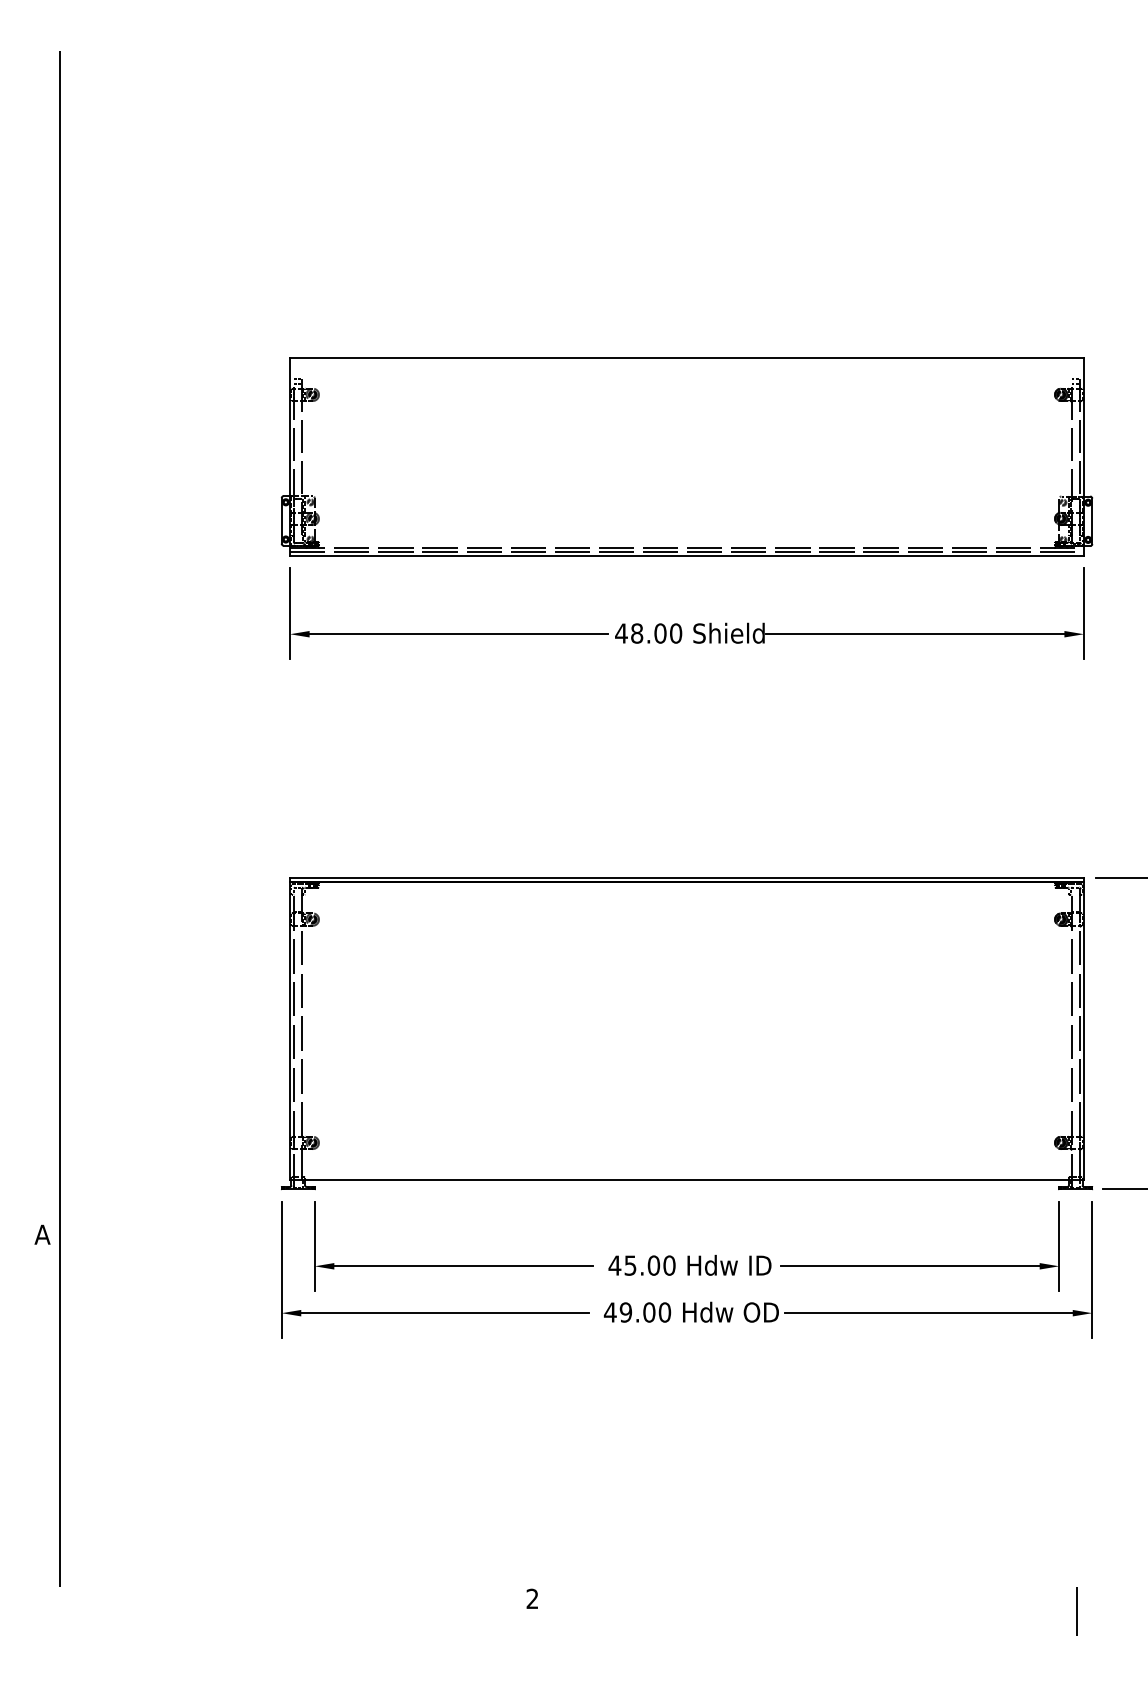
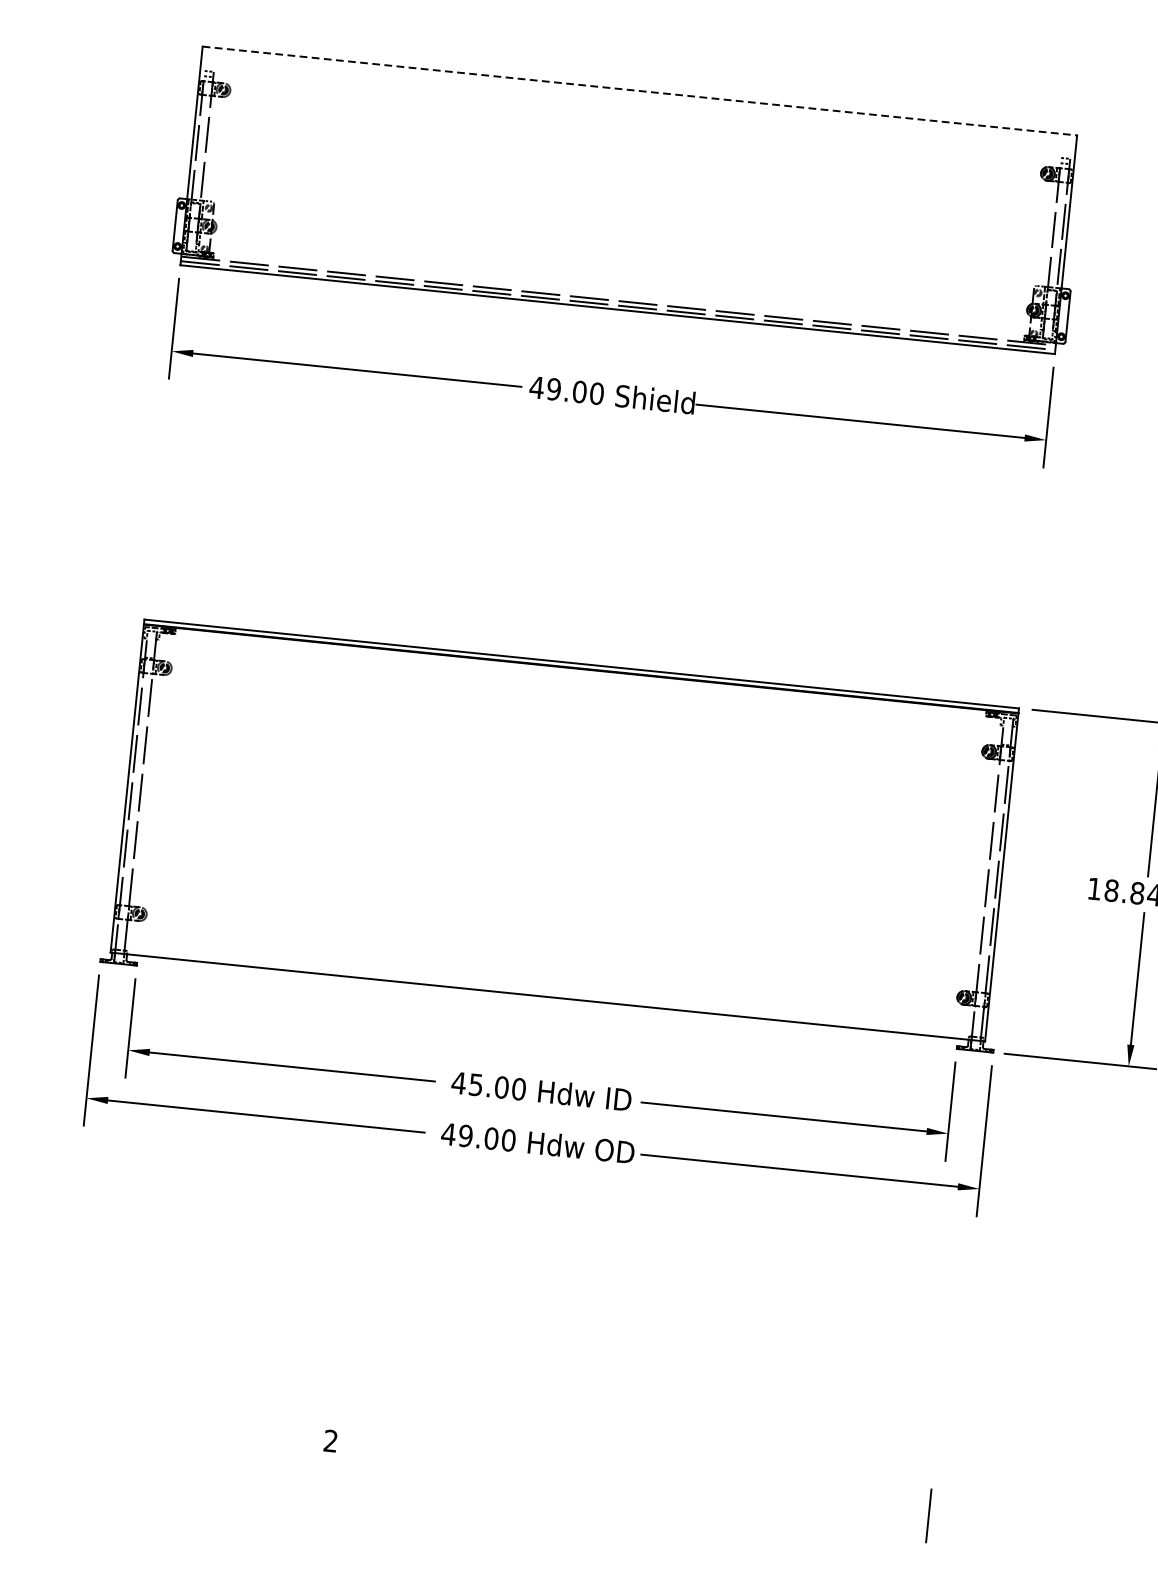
line: (687, 357) -> (640, 90), solid -> dashed
text: (637, 633) -> (554, 389), 48.00 -> 49.00

